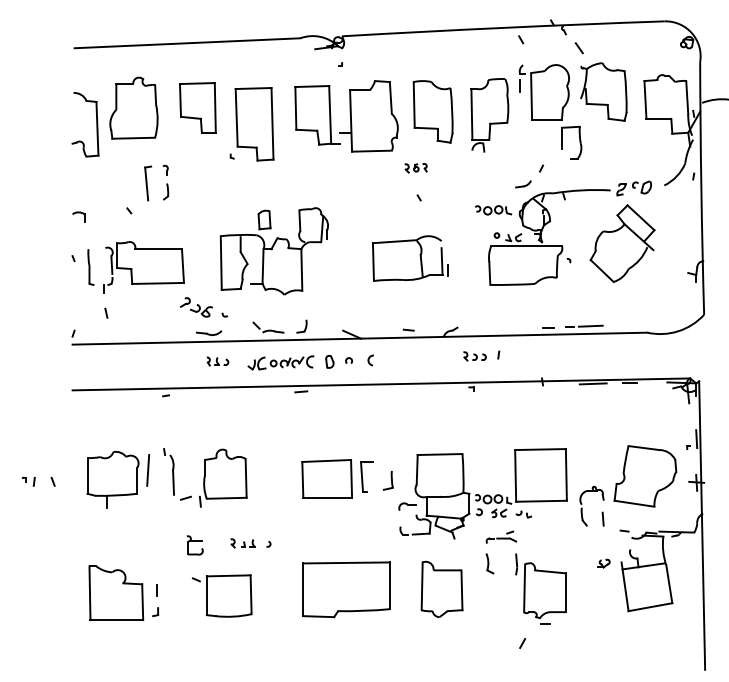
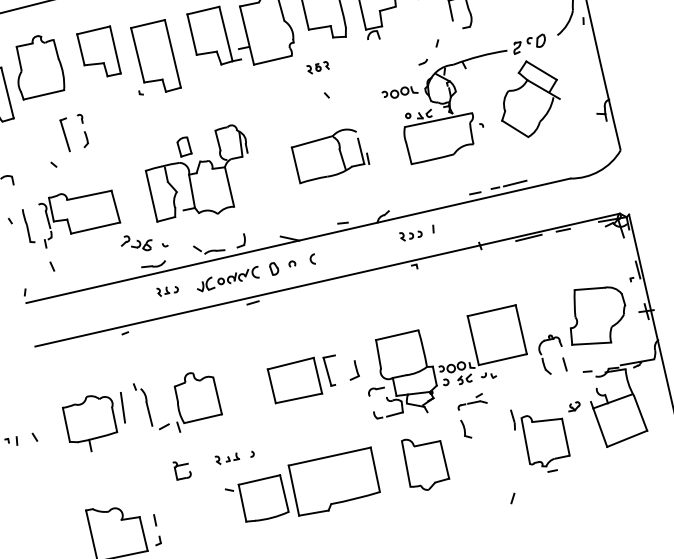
part: (523, 184) -> (423, 62), size x0.6
part: (540, 588) -> (540, 438), moved
part: (221, 595) -> (256, 500), moved

